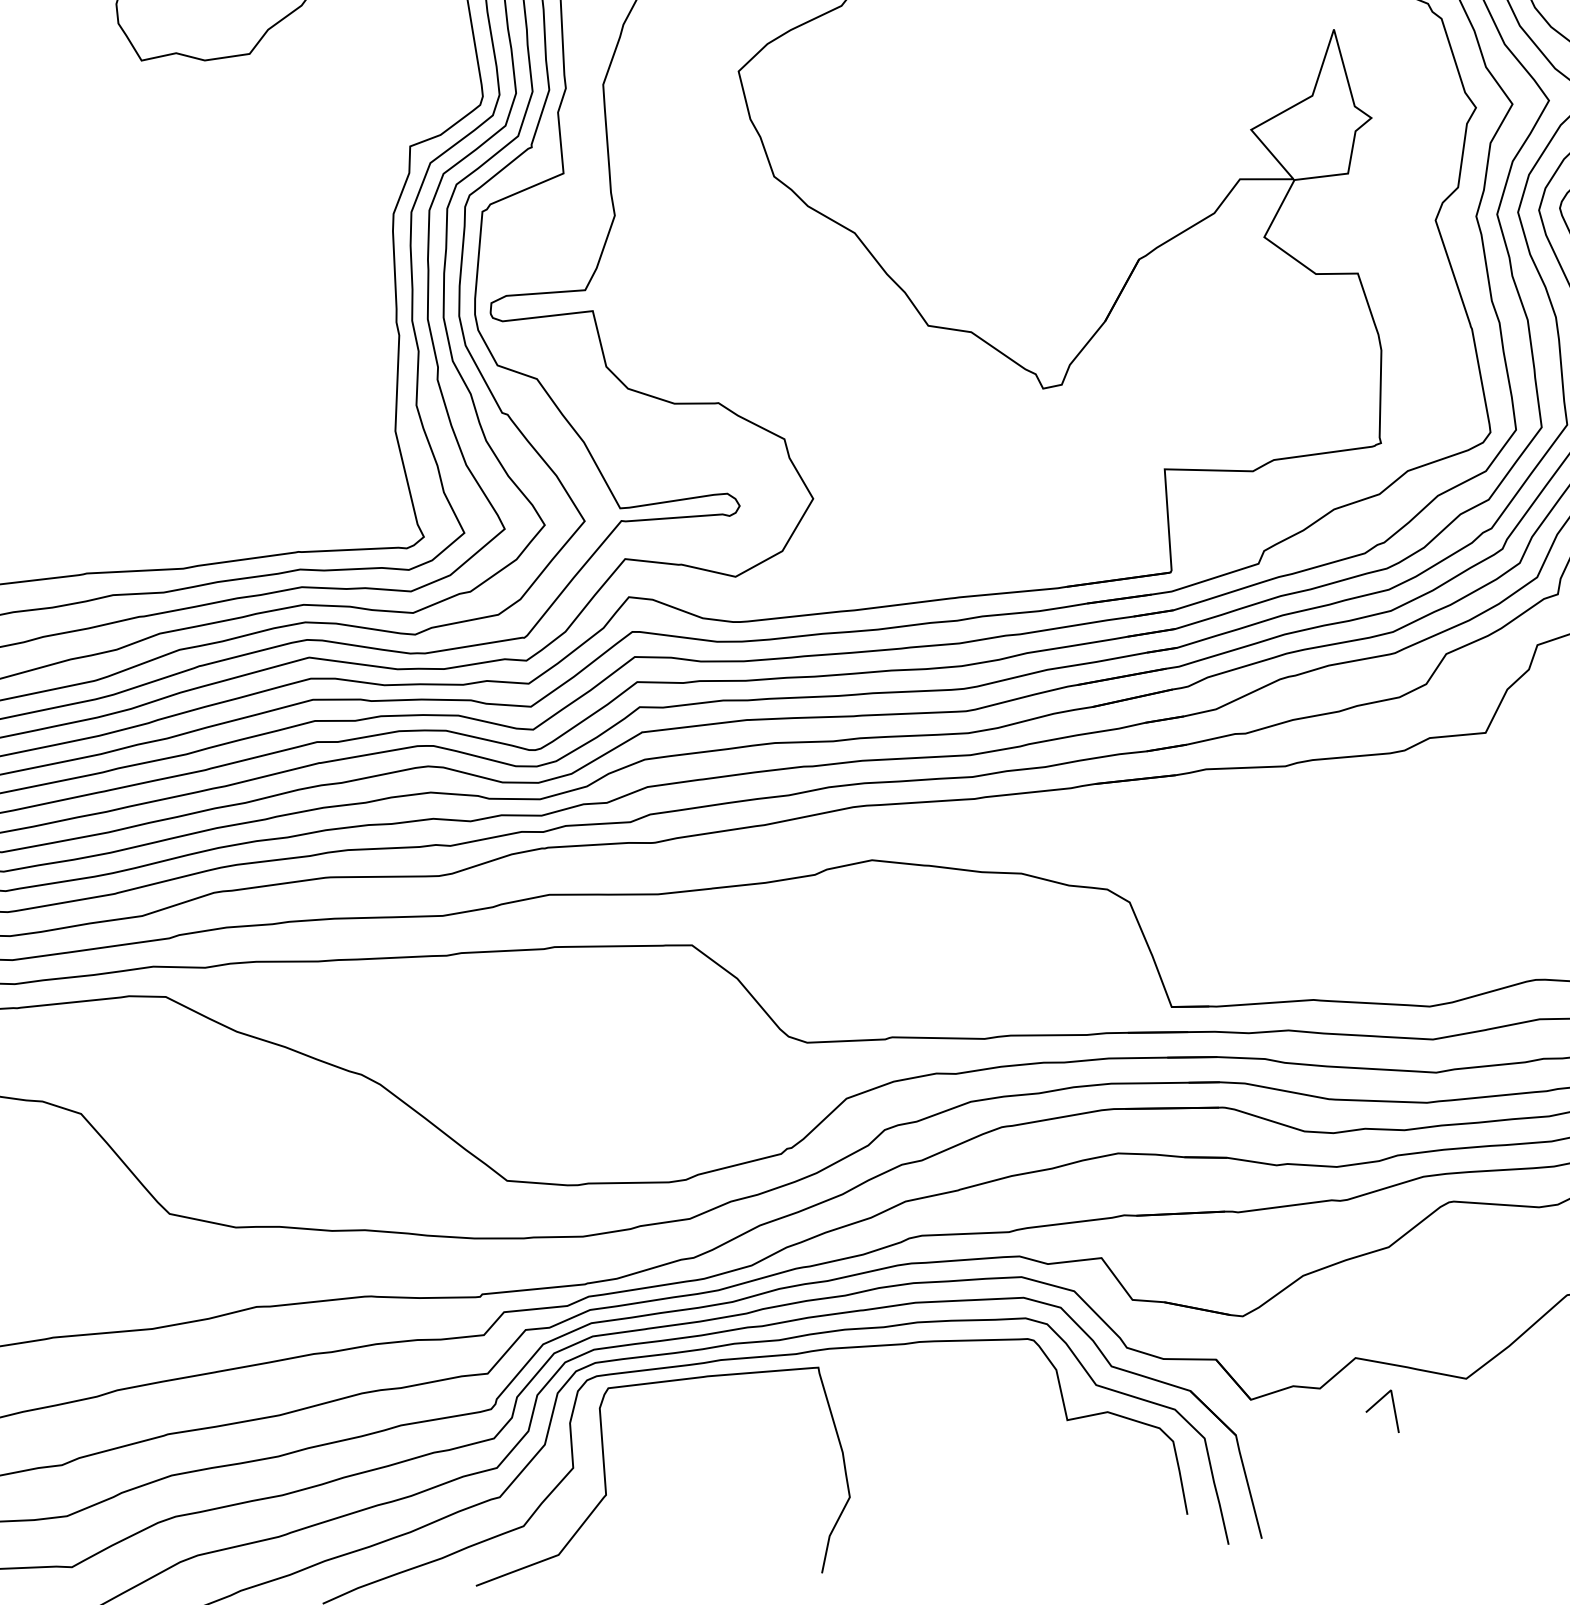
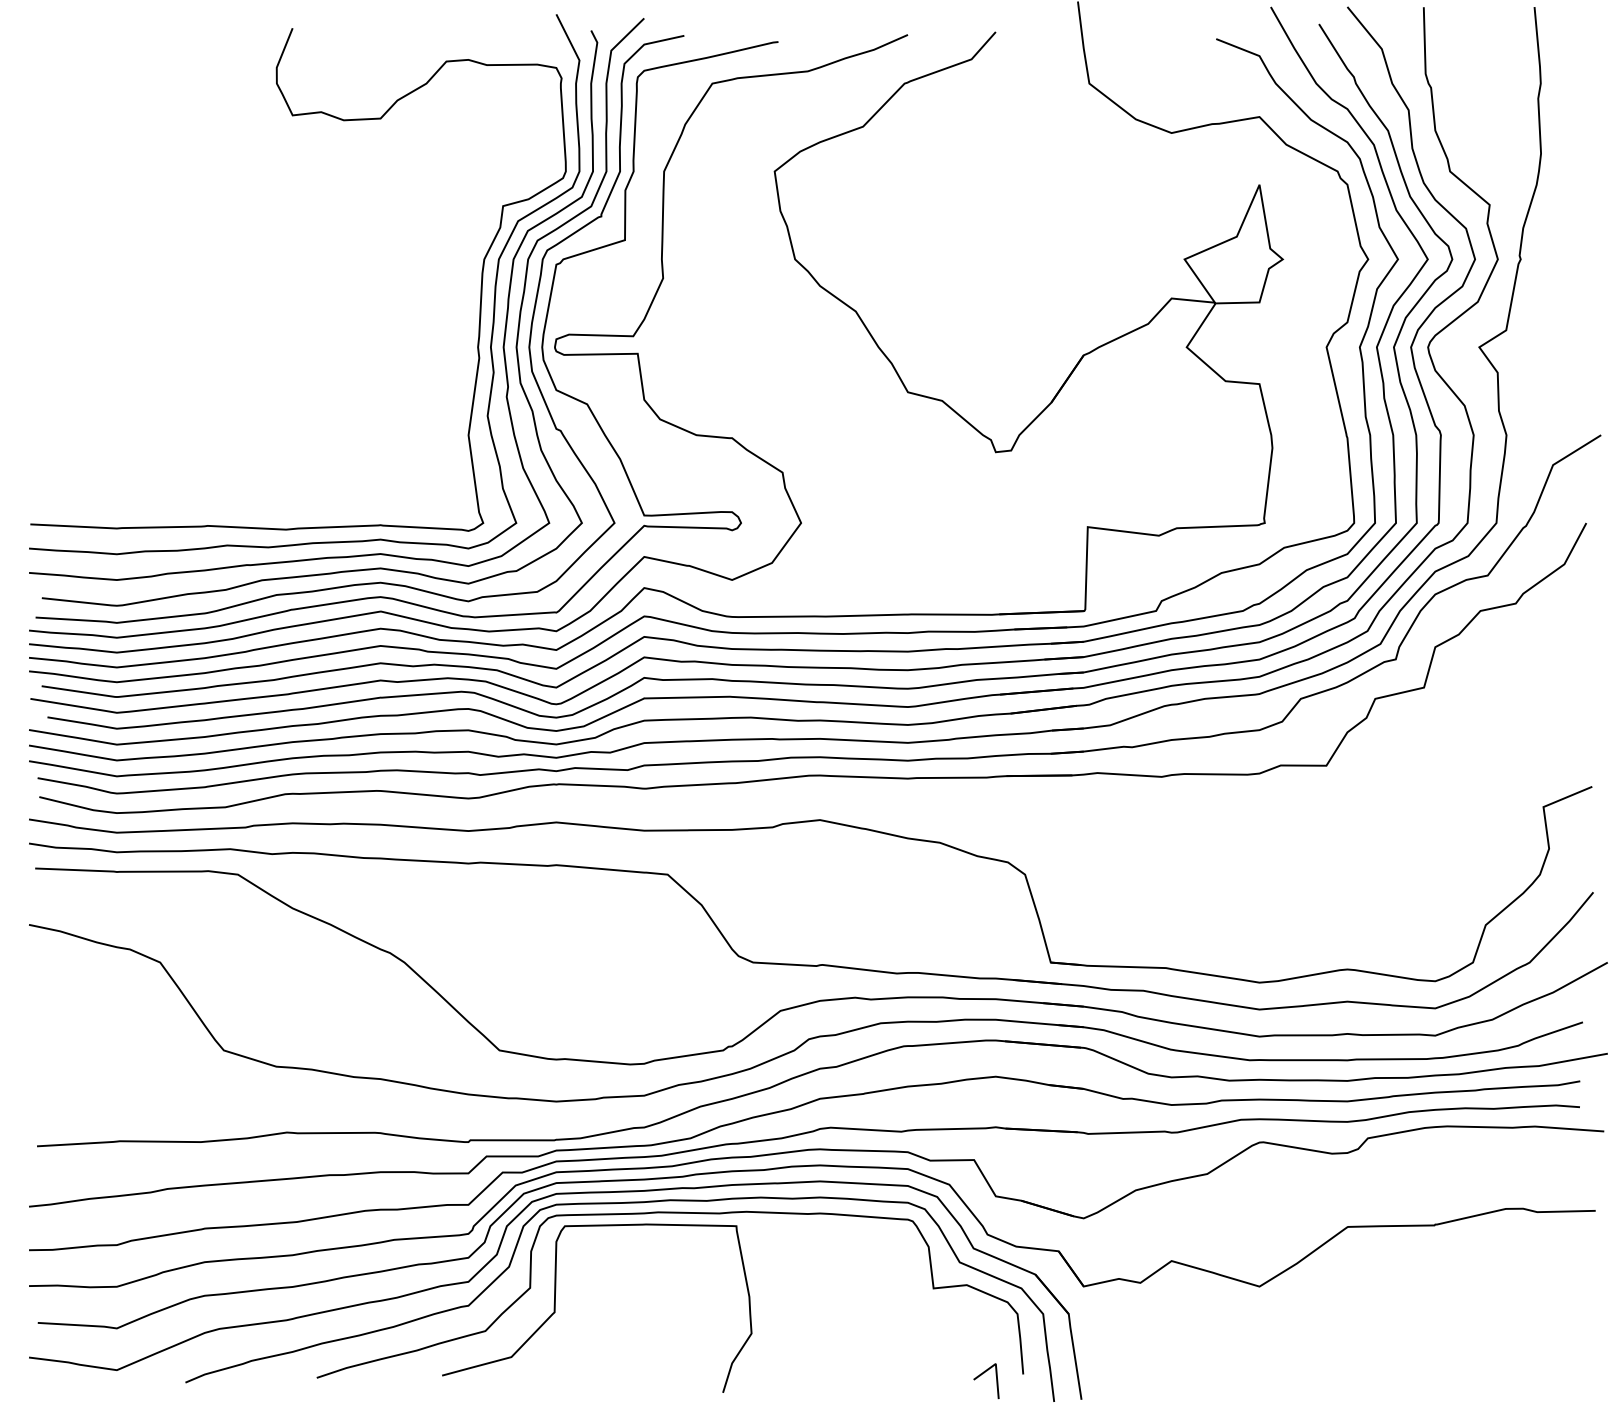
line: (1374, 1406) -> (981, 1375), moved

